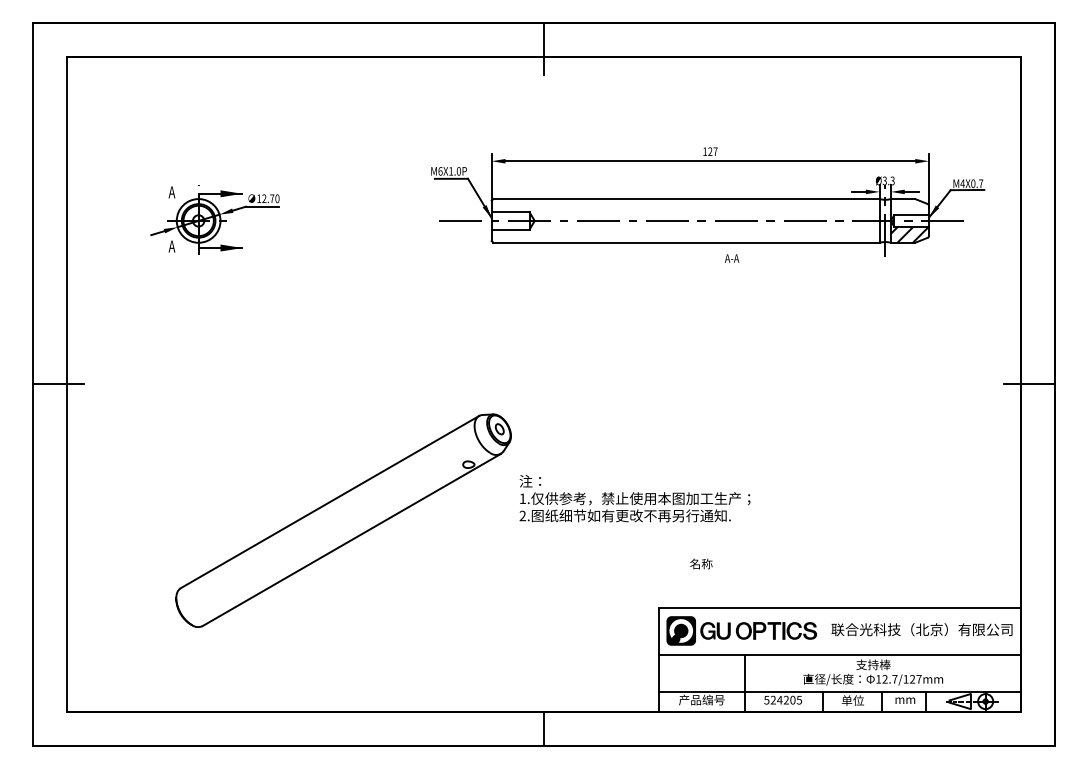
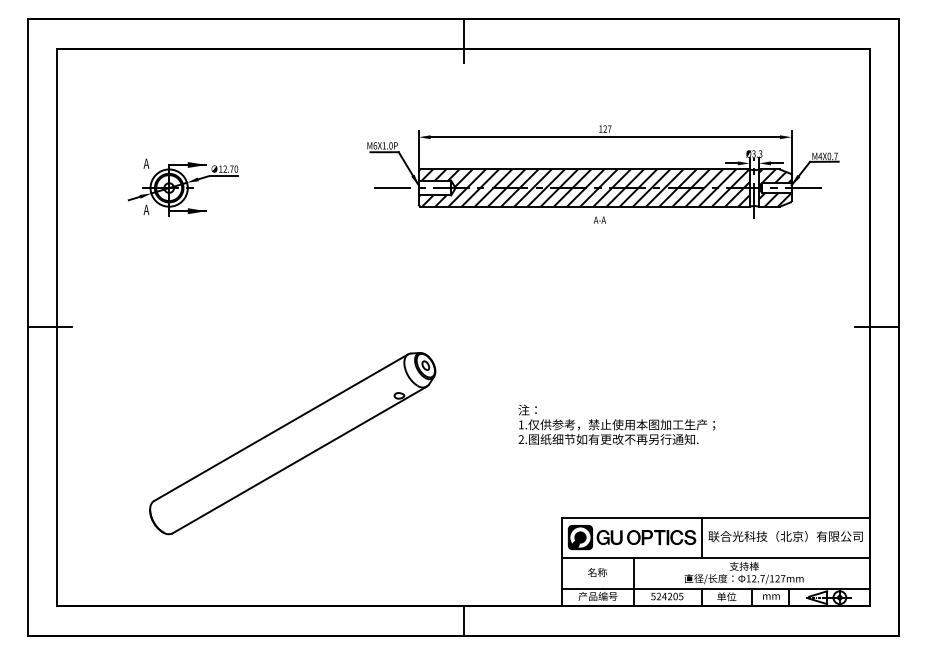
hatch: (909, 208) -> (774, 177), added
hatch: (685, 220) -> (584, 187), added
text: (732, 258) -> (600, 220), moved
text: (634, 498) -> (616, 424), moved
text: (701, 563) -> (597, 572), moved
line: (823, 631) -> (701, 537), added

